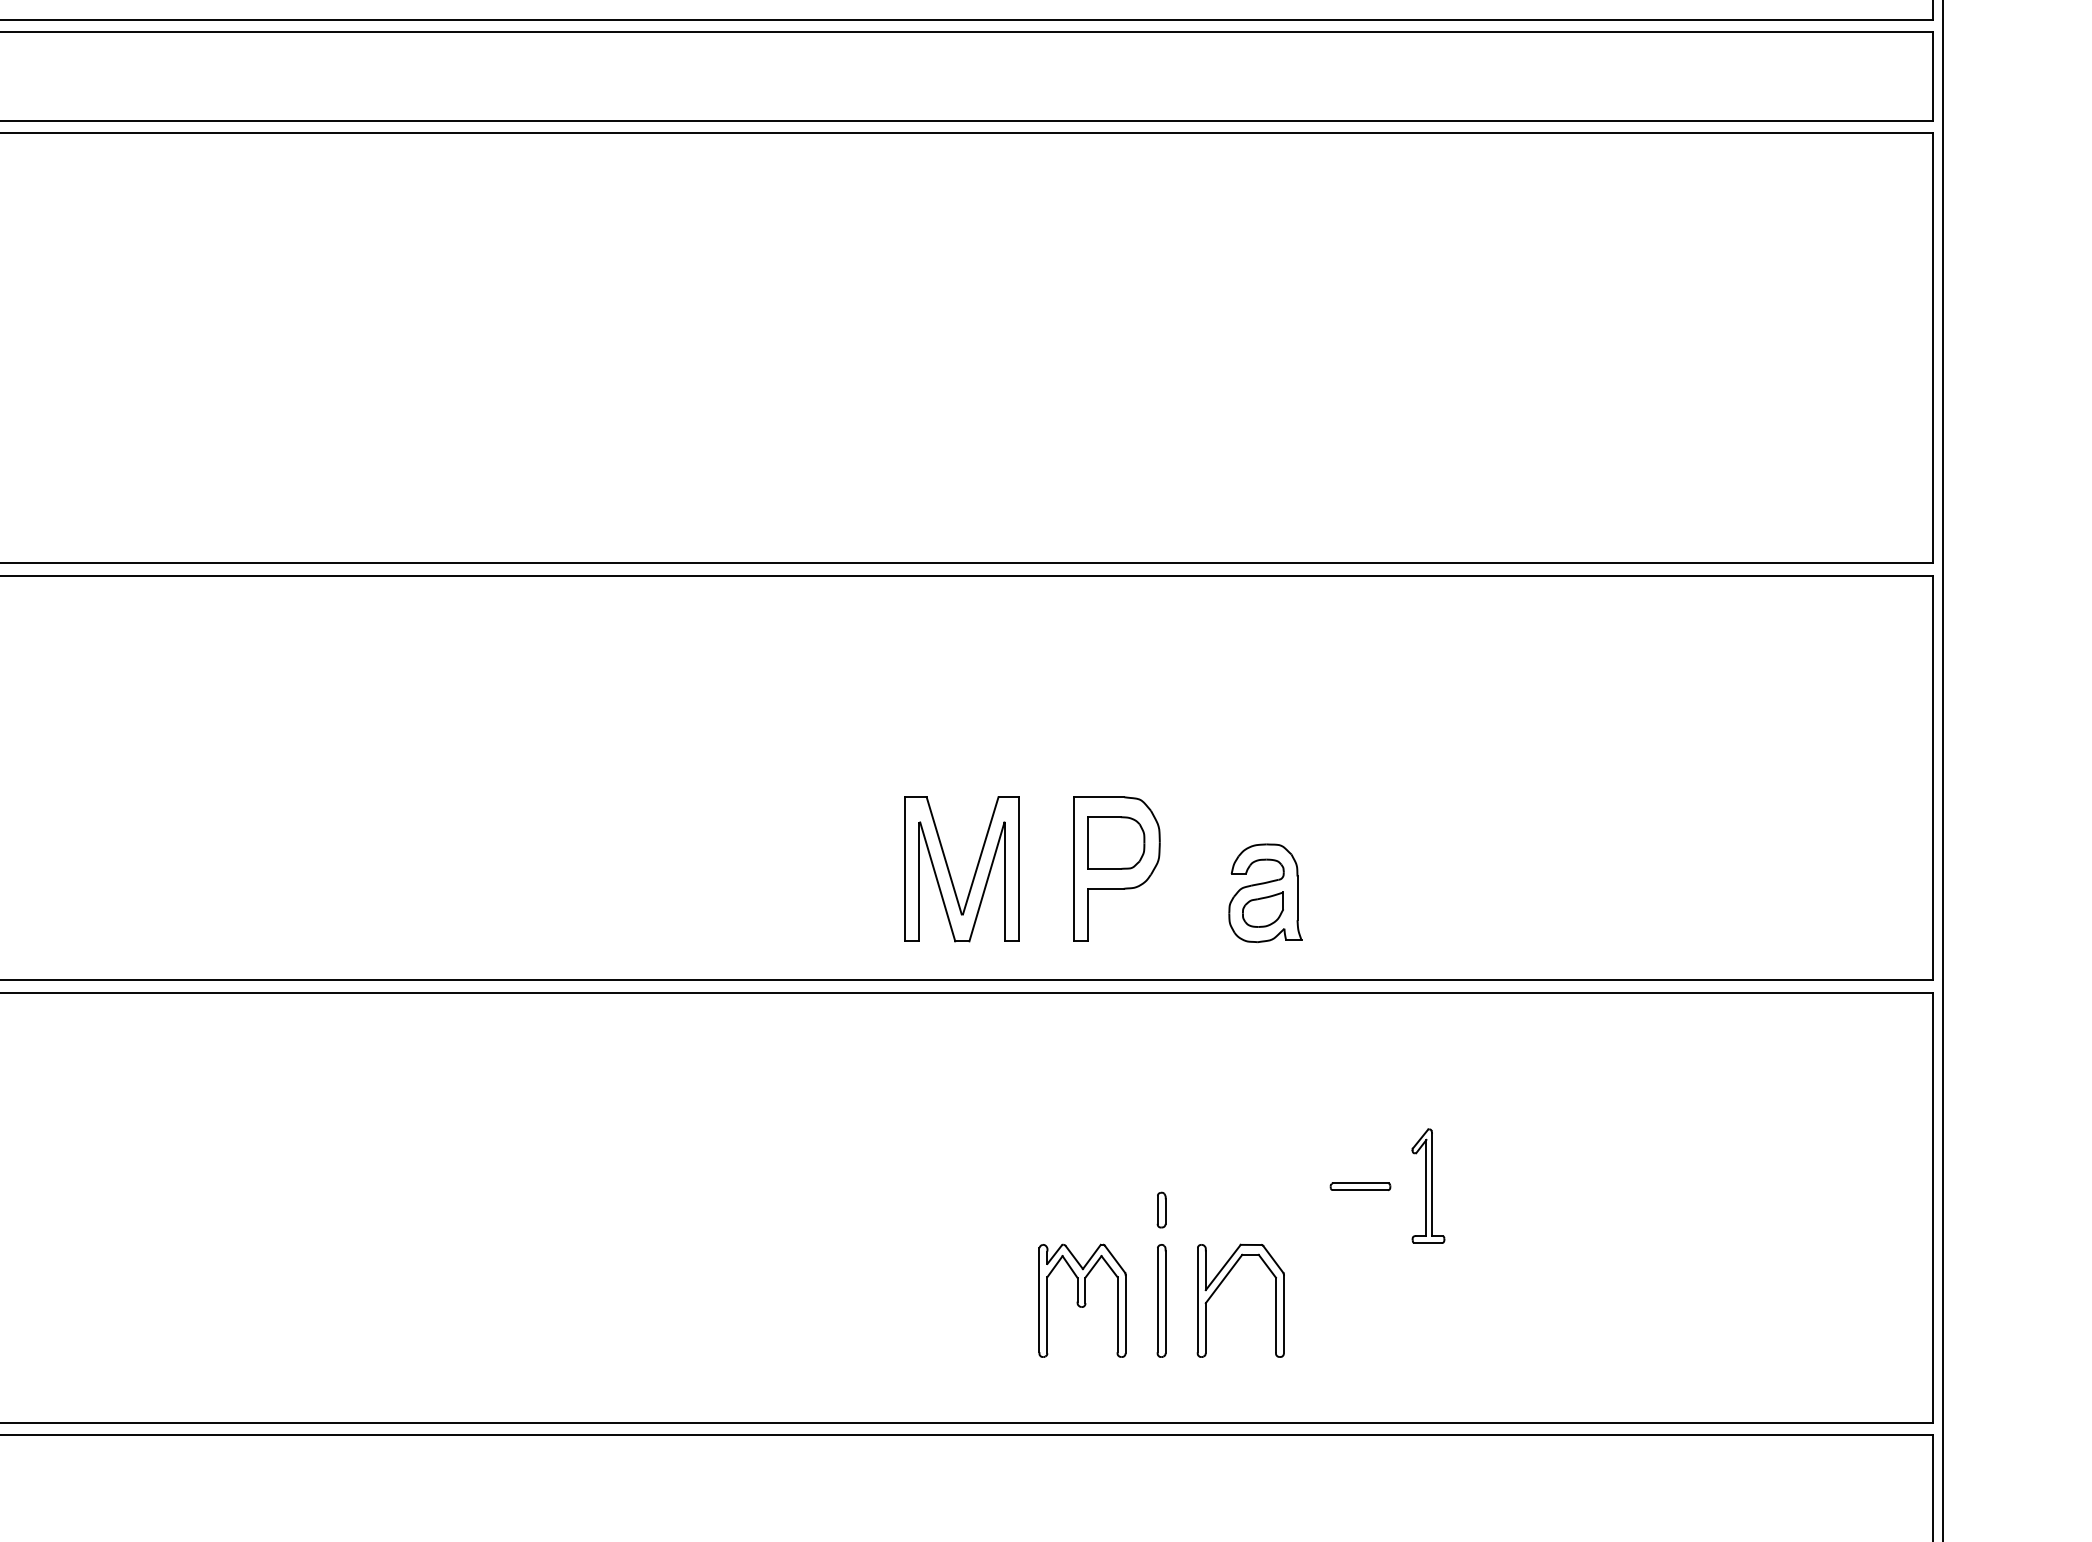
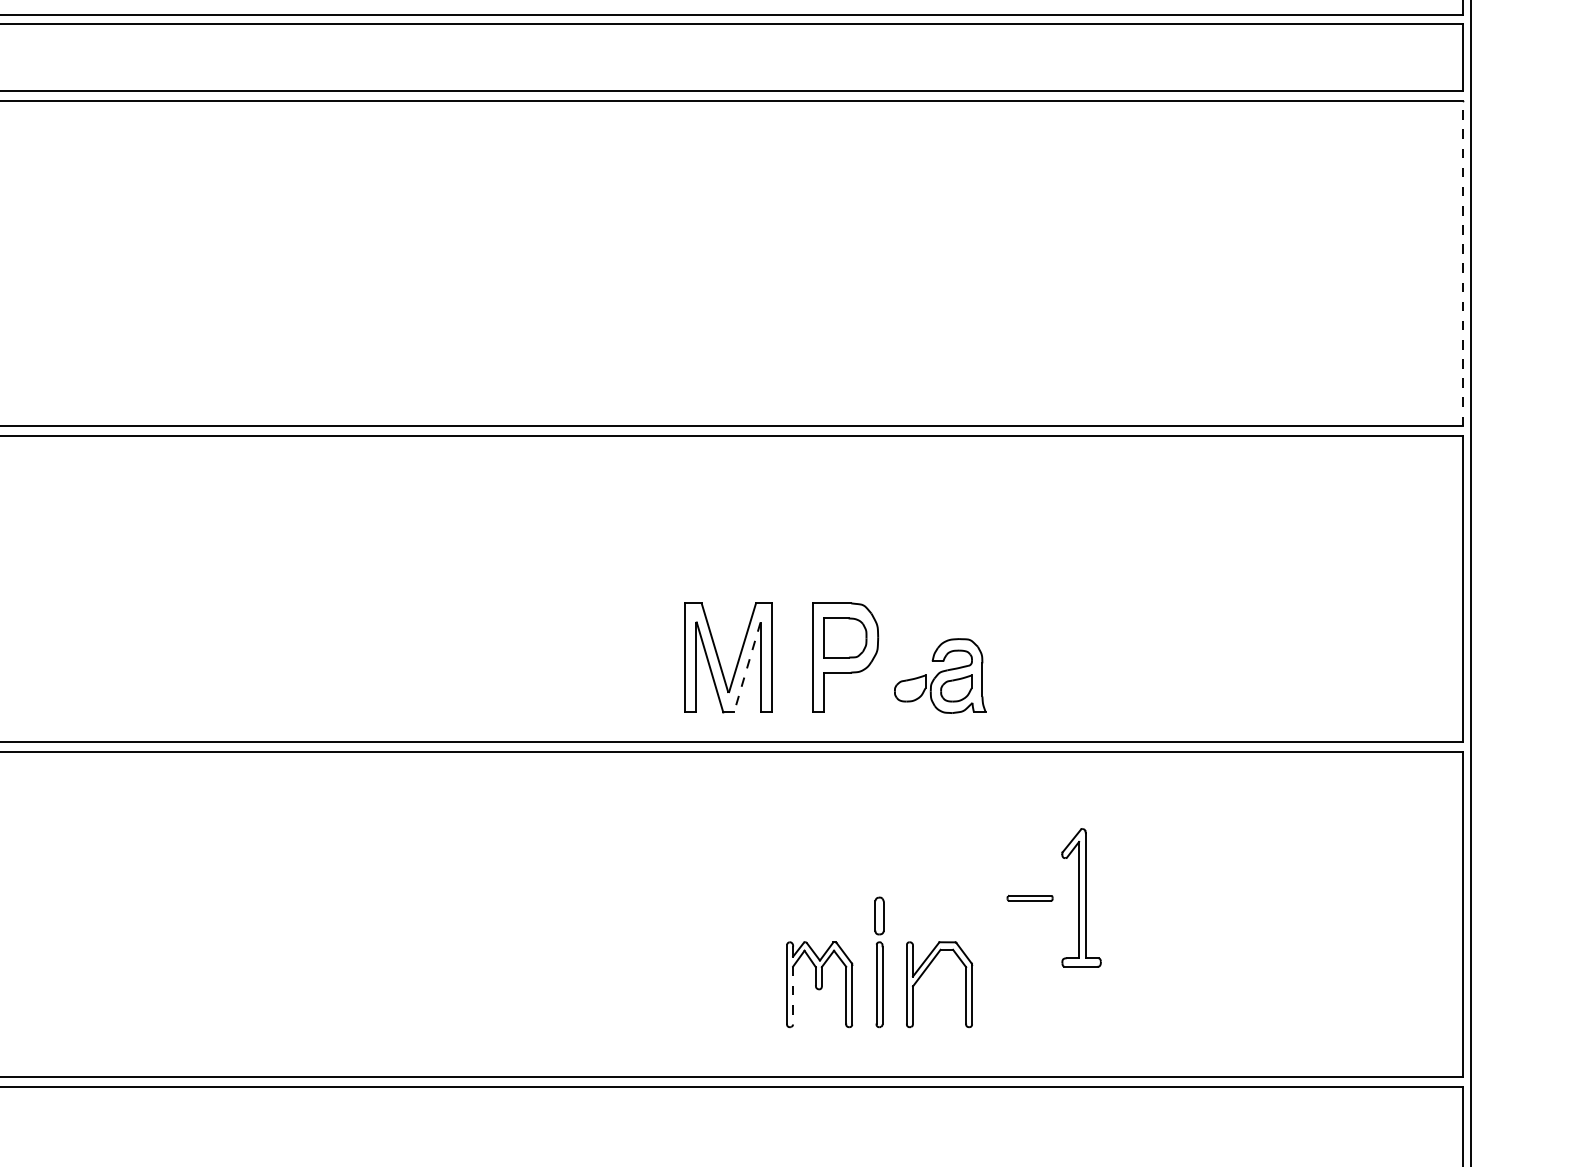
line: (1932, 348) -> (1463, 263), solid -> dashed
line: (986, 881) -> (746, 667), solid -> dashed
part: (1201, 909) -> (909, 688), added
part: (1428, 1185) -> (1081, 897), size x1.6
part: (1161, 1209) -> (879, 915), size x1.4
line: (1047, 1315) -> (793, 995), solid -> dashed

